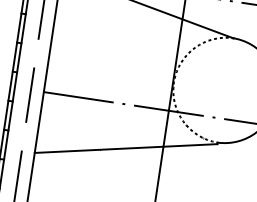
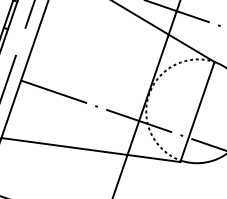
line: (225, 90) -> (197, 111), added

